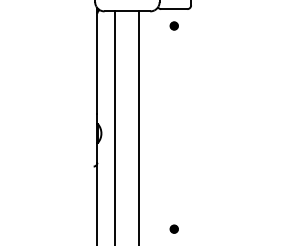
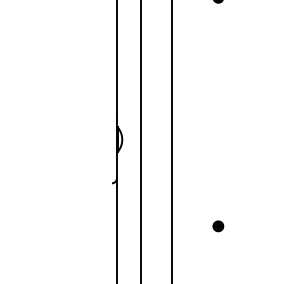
part: (173, 228) -> (217, 225), moved

